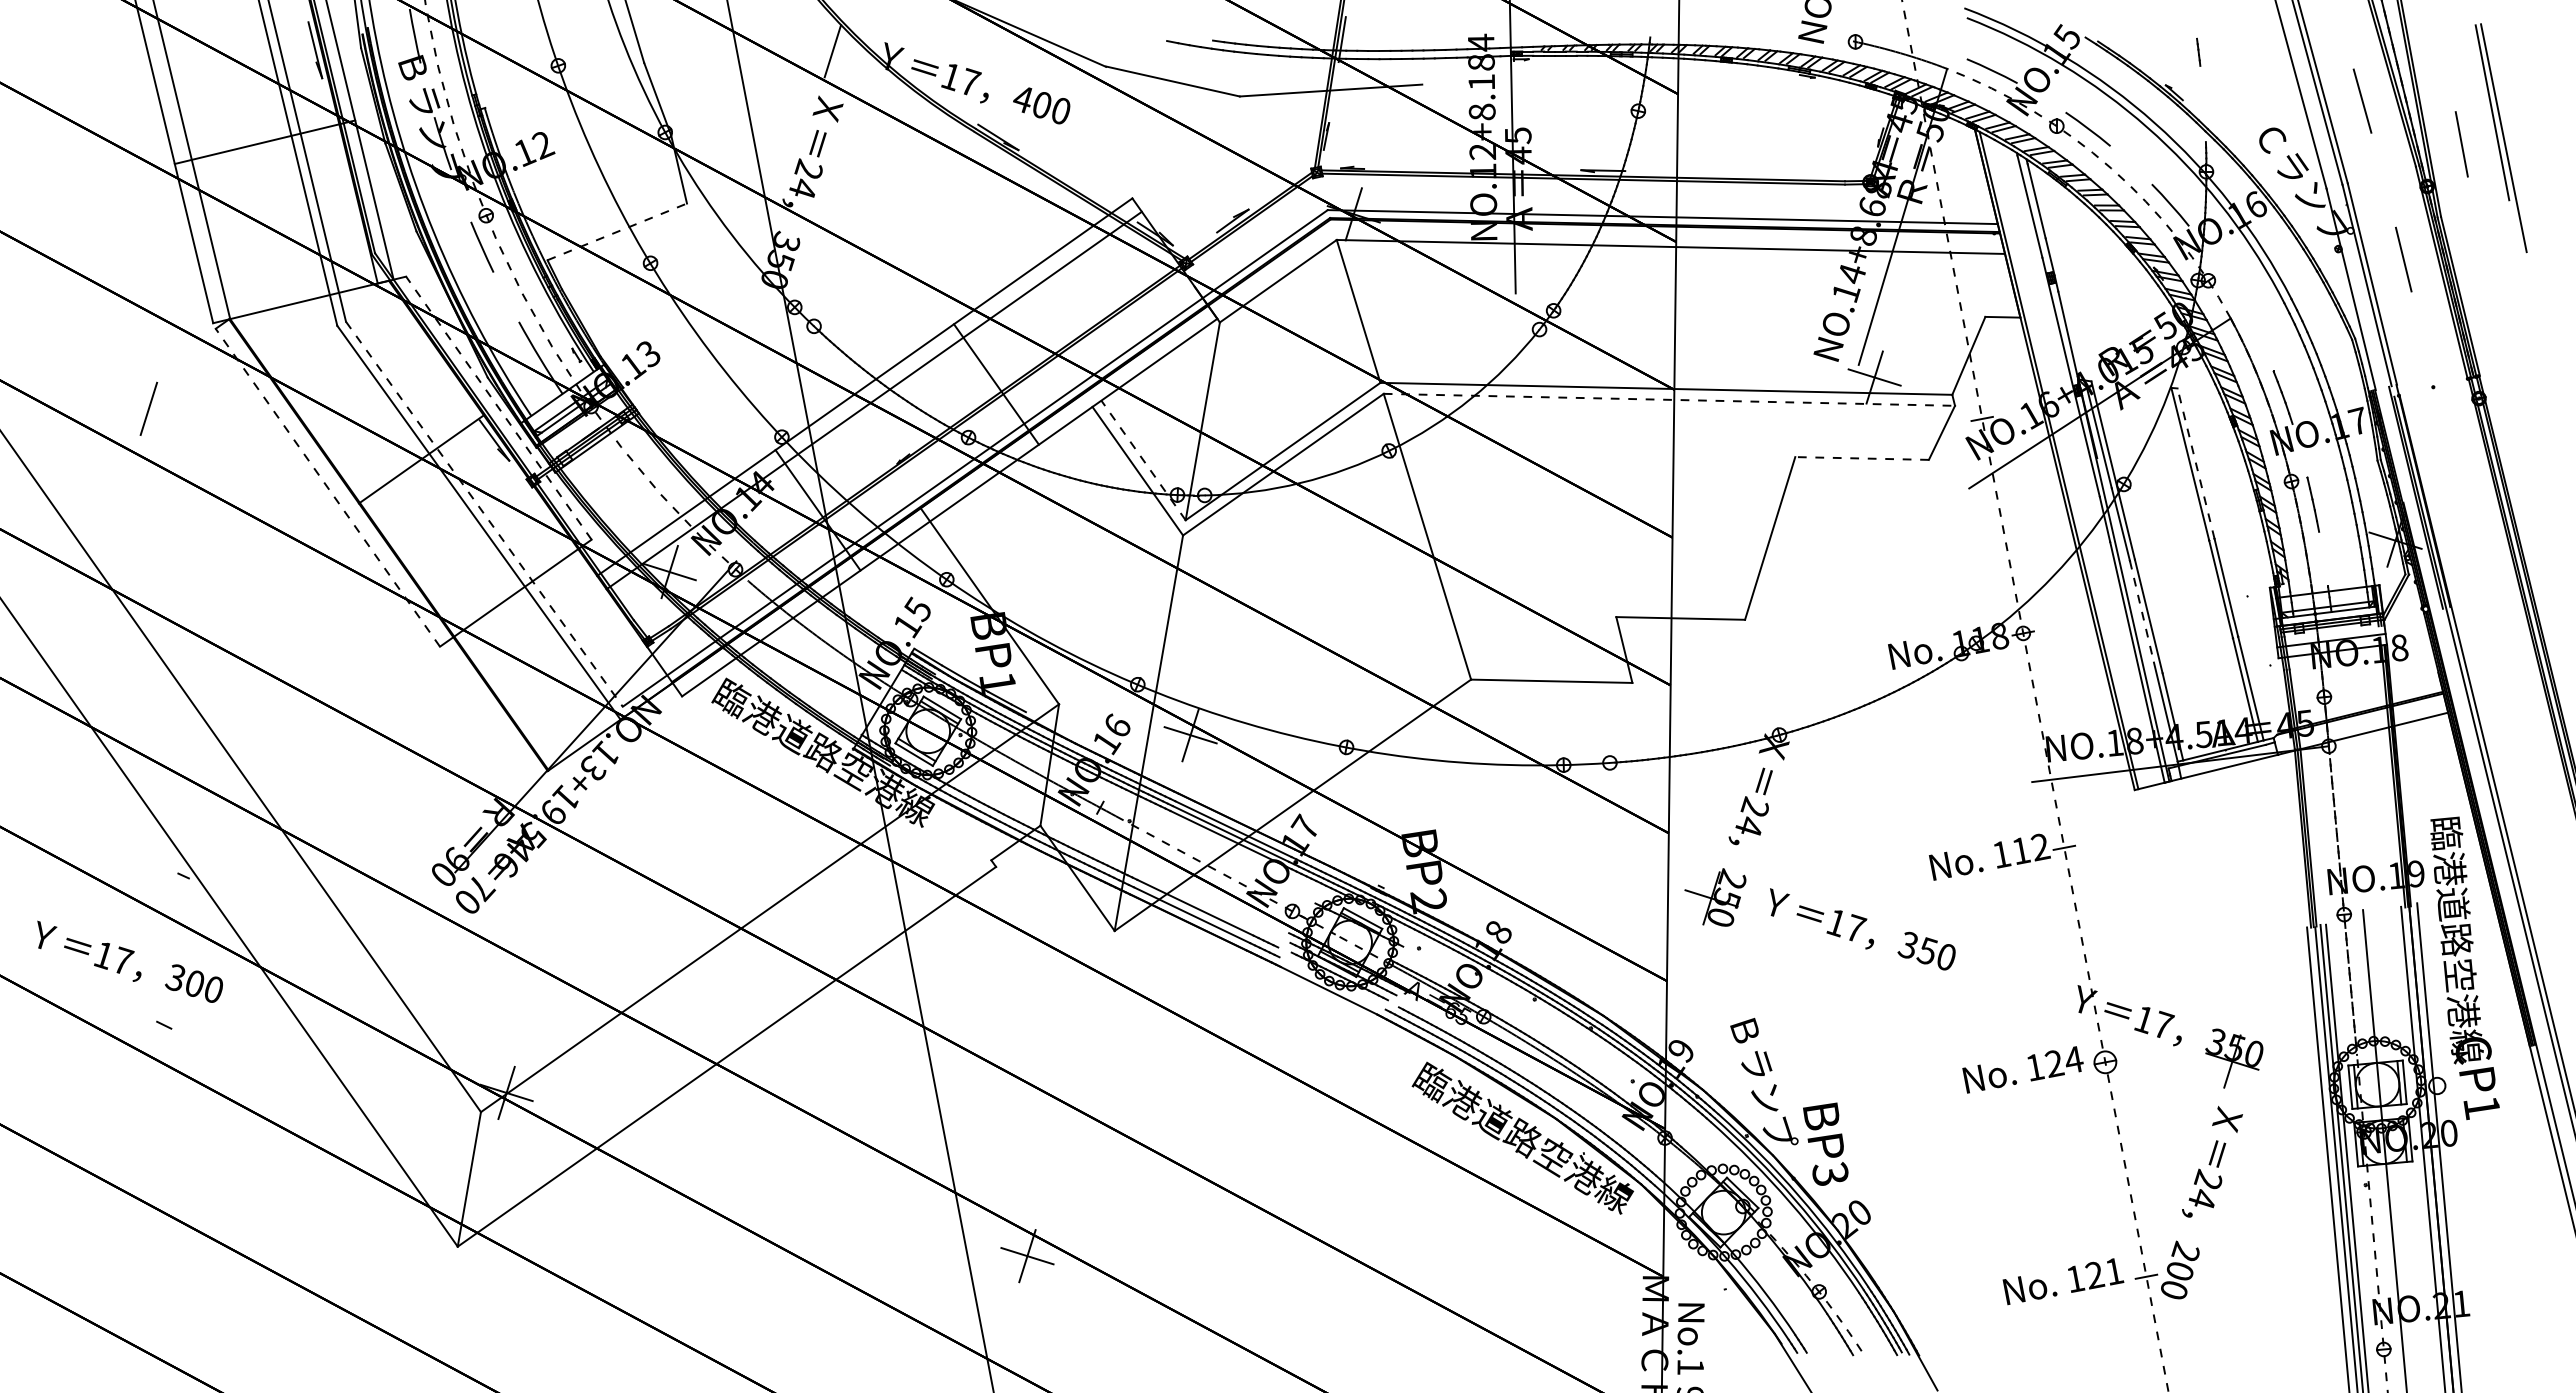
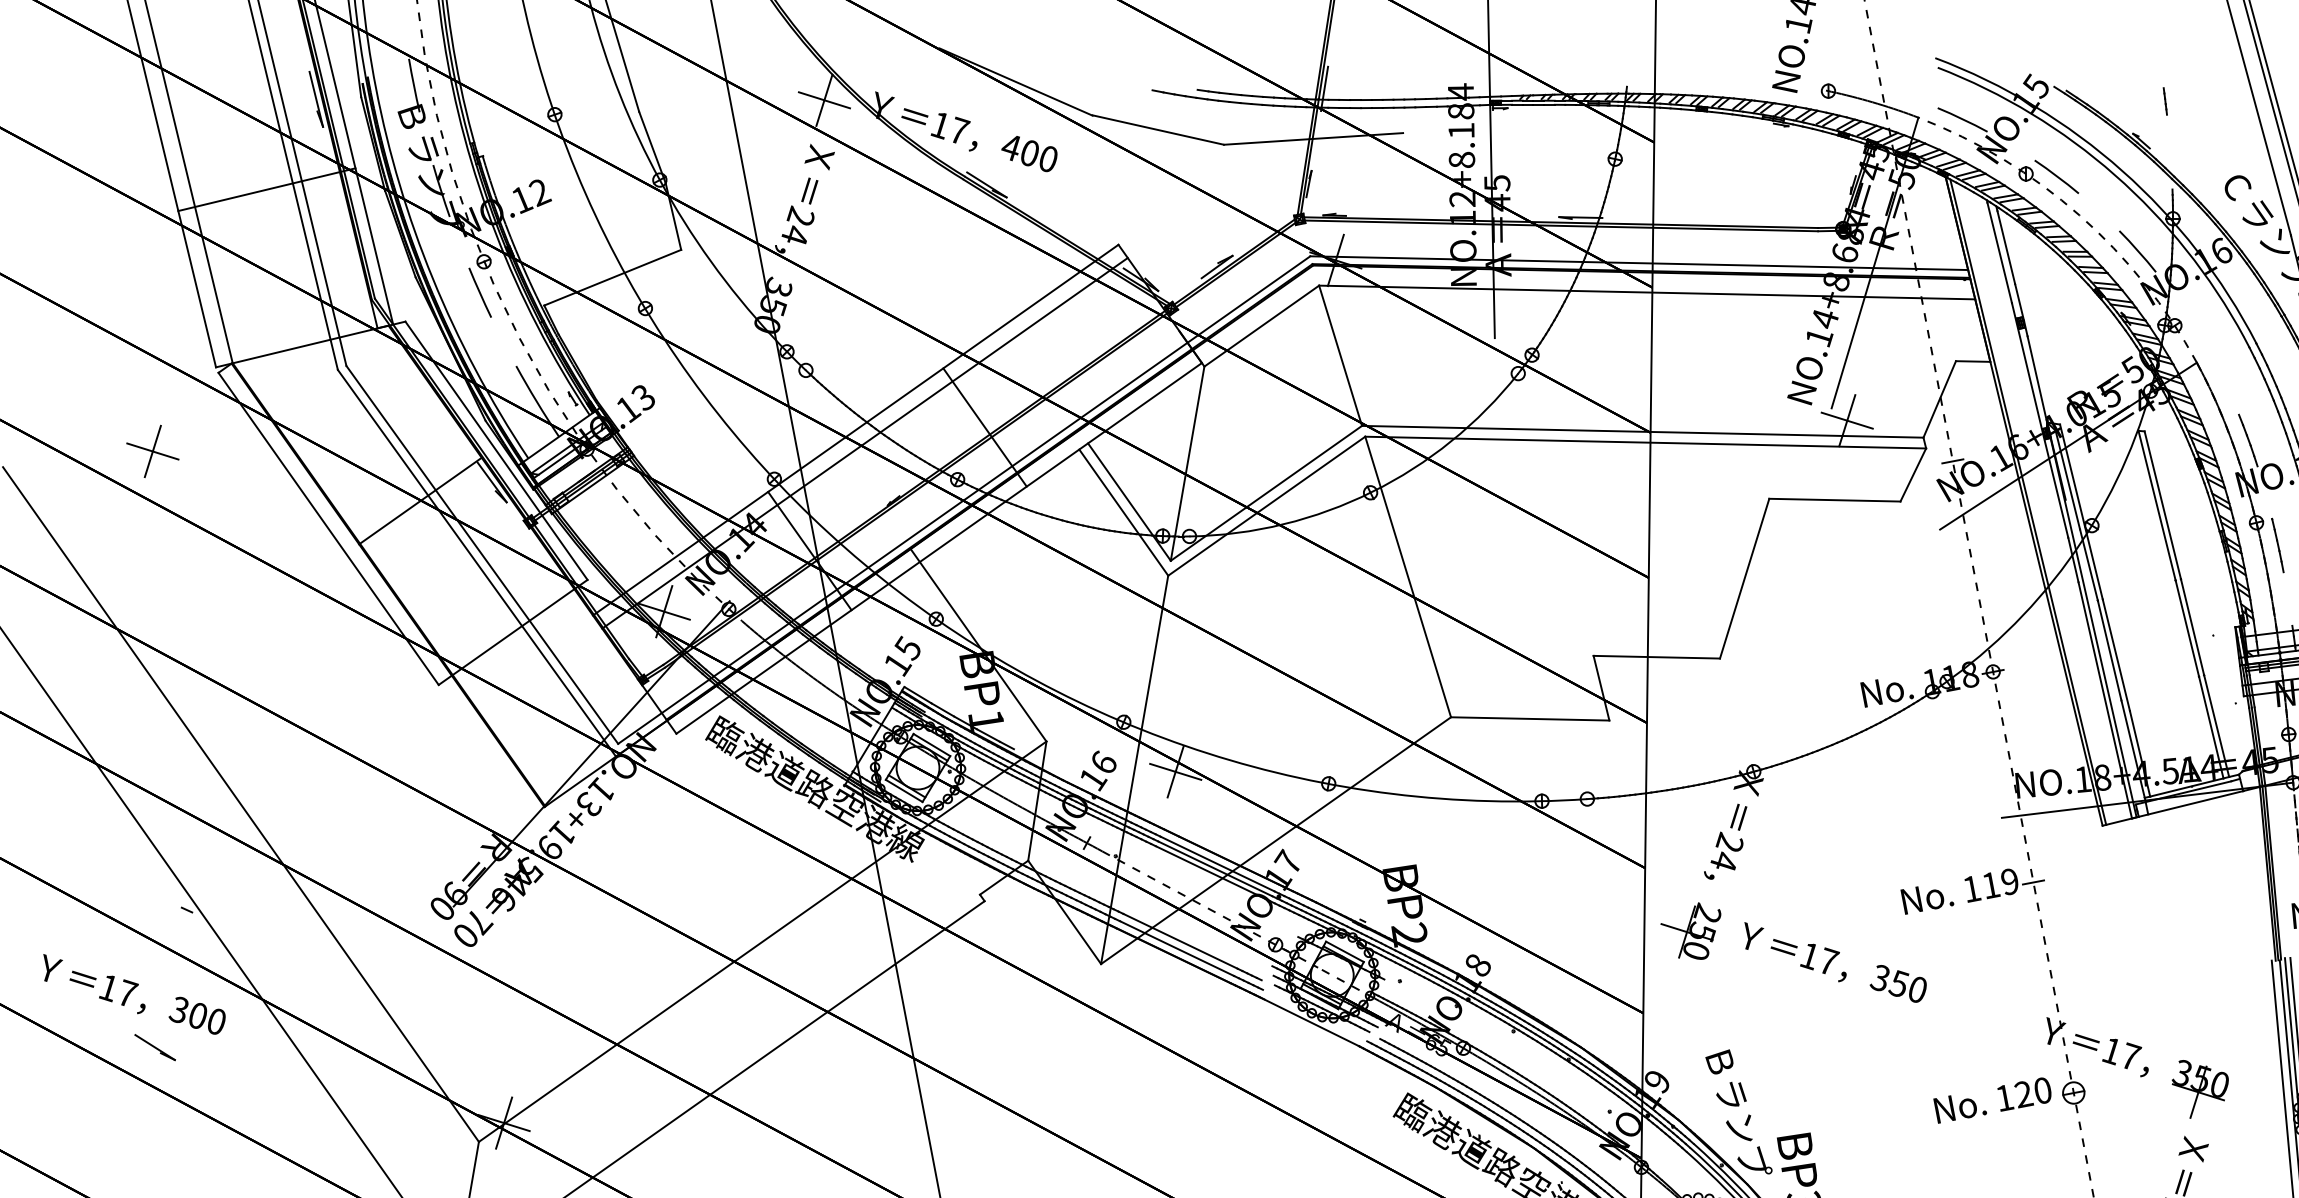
line: (832, 51) -> (824, 100), added
line: (617, 231) -> (612, 277), dashed -> solid
line: (1669, 399) -> (1645, 442), dashed -> solid
line: (148, 408) -> (152, 451), added
line: (498, 408) -> (496, 451), dashed -> solid
line: (1862, 458) -> (1835, 500), dashed -> solid
line: (1143, 460) -> (1129, 502), dashed -> solid
line: (2195, 463) -> (2162, 505), dashed -> solid
line: (327, 487) -> (328, 528), dashed -> solid
line: (484, 514) -> (482, 555), dashed -> solid
line: (2142, 612) -> (2110, 651), dashed -> solid
text: (2040, 847) -> (2010, 882), 112 -> 119
line: (151, 1015) -> (155, 1047), added
text: (2074, 1059) -> (2043, 1090), 124 -> 120

